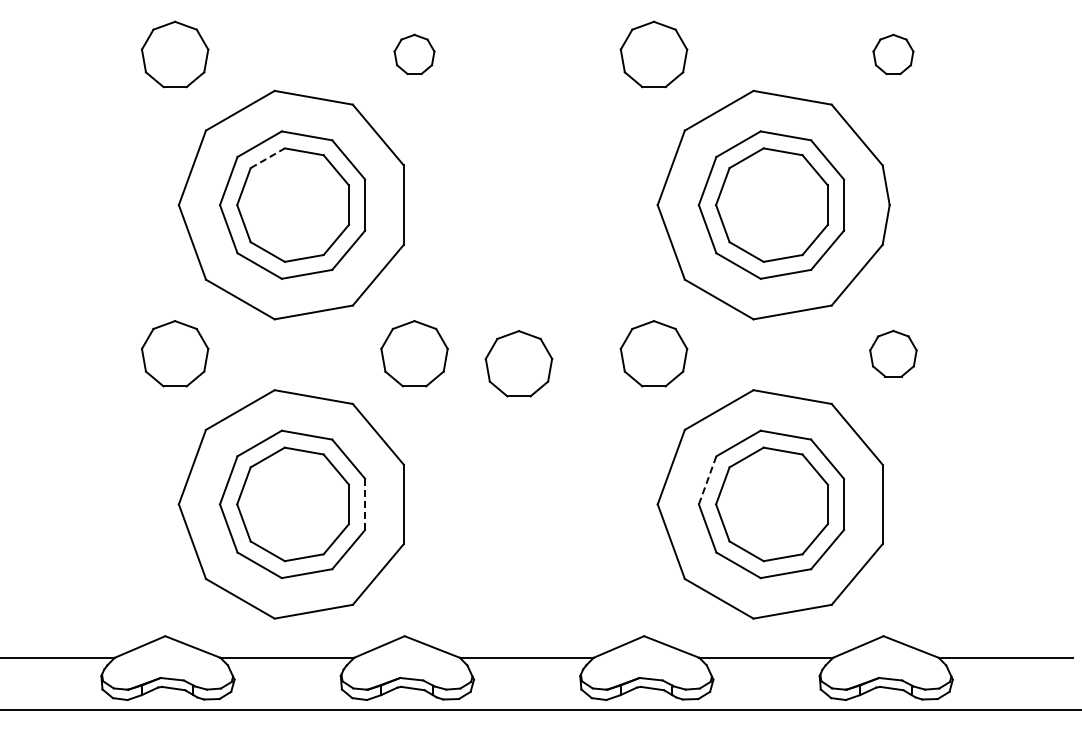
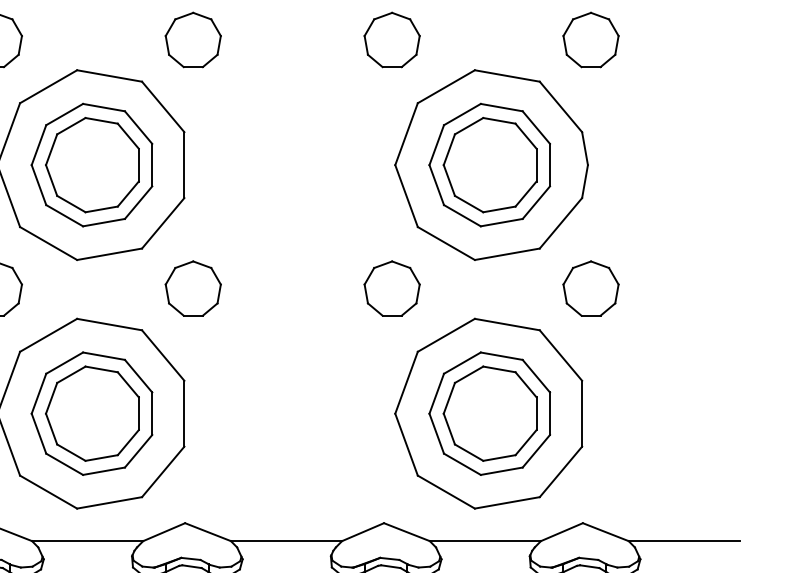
part: (414, 54) -> (193, 40), size x1.67
part: (893, 54) -> (591, 40), size x1.67
line: (267, 158) -> (71, 126), dashed -> solid
part: (893, 353) -> (591, 288), size x1.43
part: (518, 363) -> (279, 296), removed
line: (707, 480) -> (436, 393), dashed -> solid
line: (365, 504) -> (152, 413), dashed -> solid

